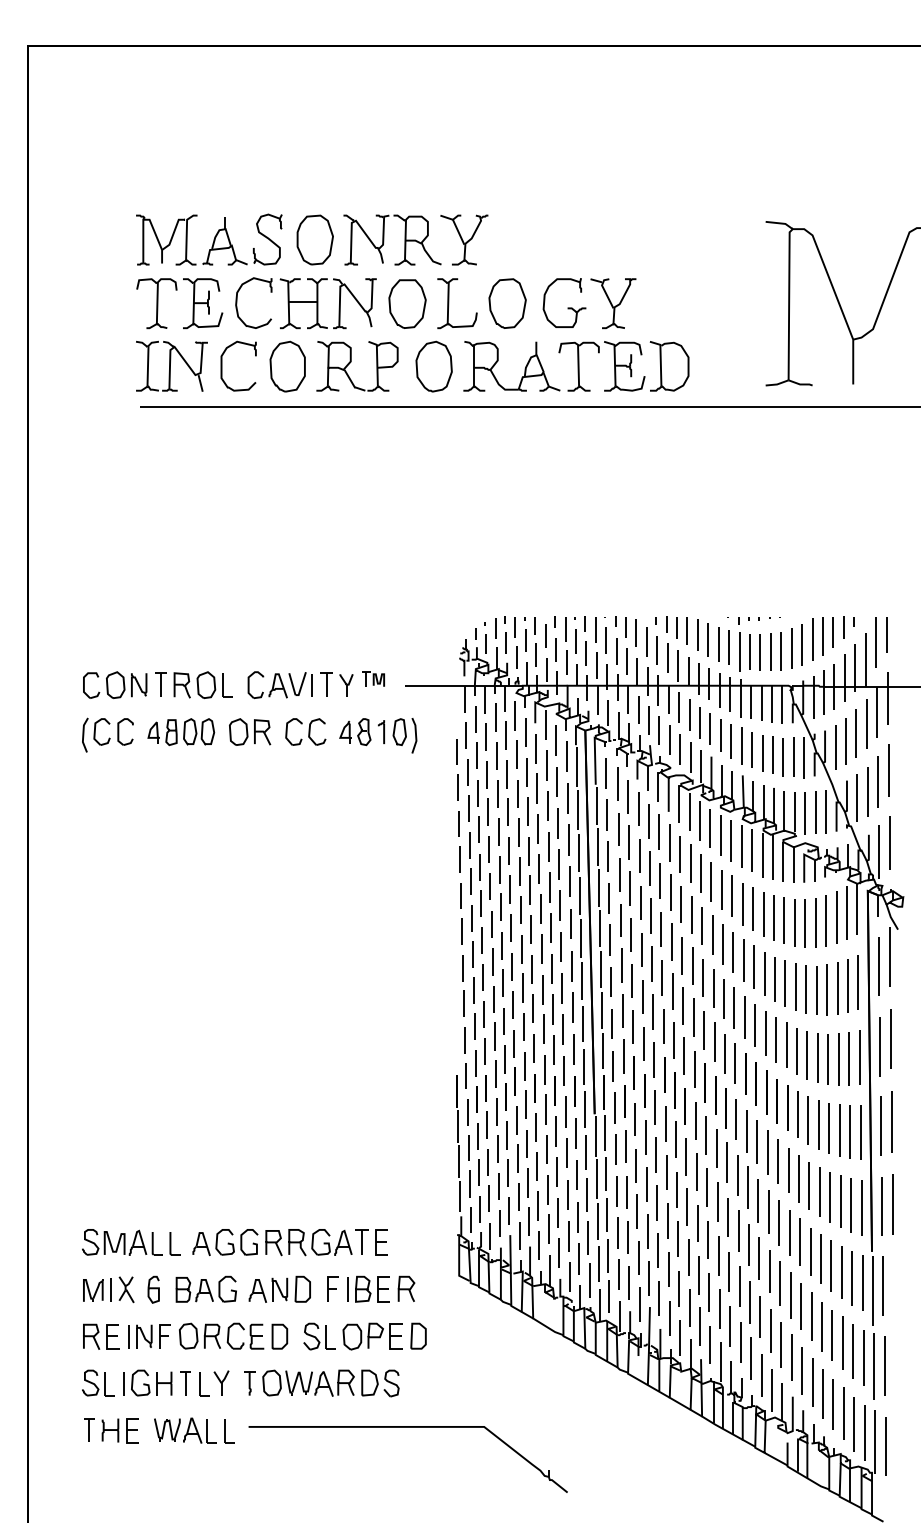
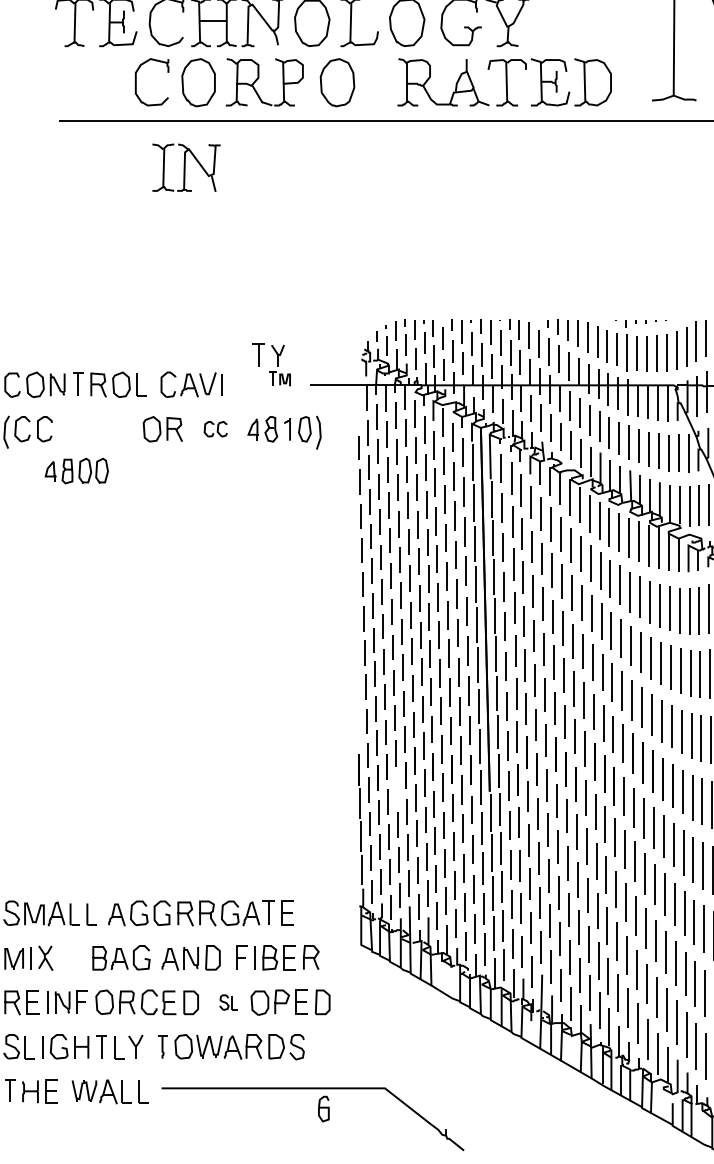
part: (171, 365) -> (186, 166), moved
part: (576, 366) -> (504, 82), moved
part: (342, 680) -> (274, 350), moved
part: (305, 731) -> (215, 428), size x0.6
part: (181, 732) -> (77, 471), moved
line: (496, 1111) -> (396, 789), removed
part: (153, 1289) -> (323, 1108), moved
part: (319, 1336) -> (228, 1002), size x0.6

